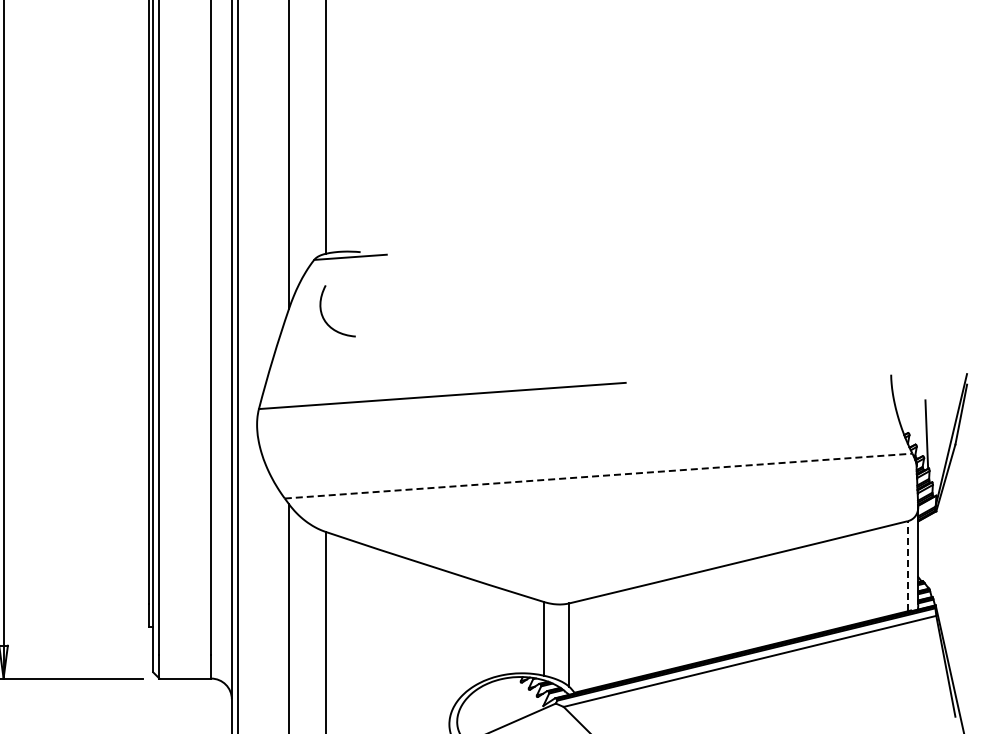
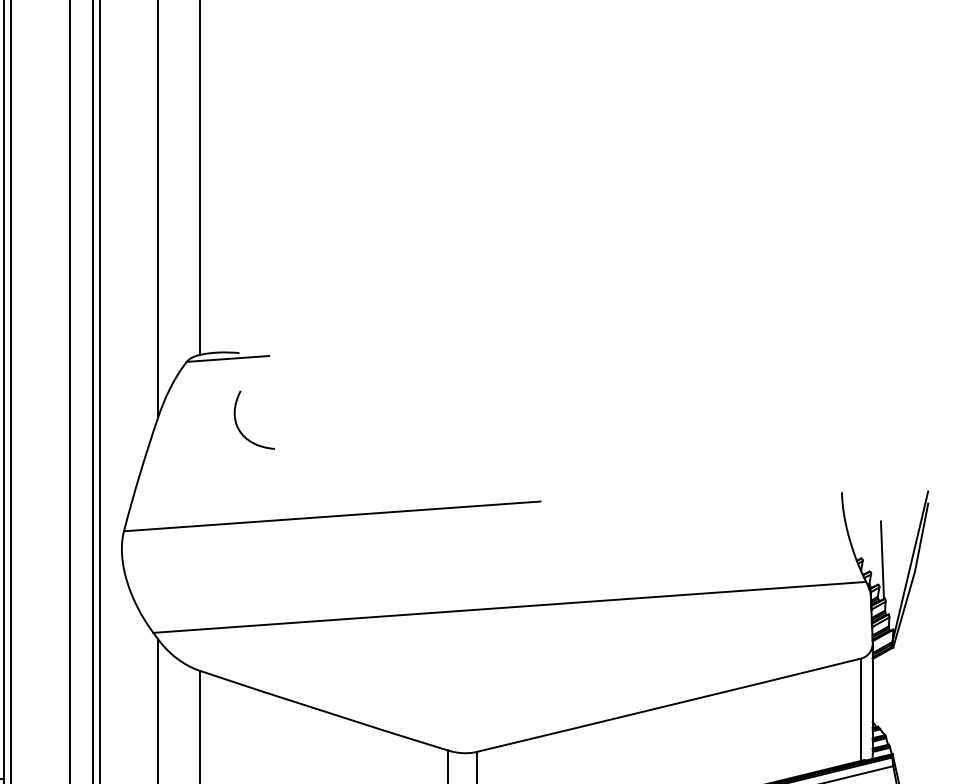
curve: (325, 319) -> (240, 429), moved
line: (598, 476) -> (509, 607), dashed -> solid
line: (907, 565) -> (860, 708), dashed -> solid

